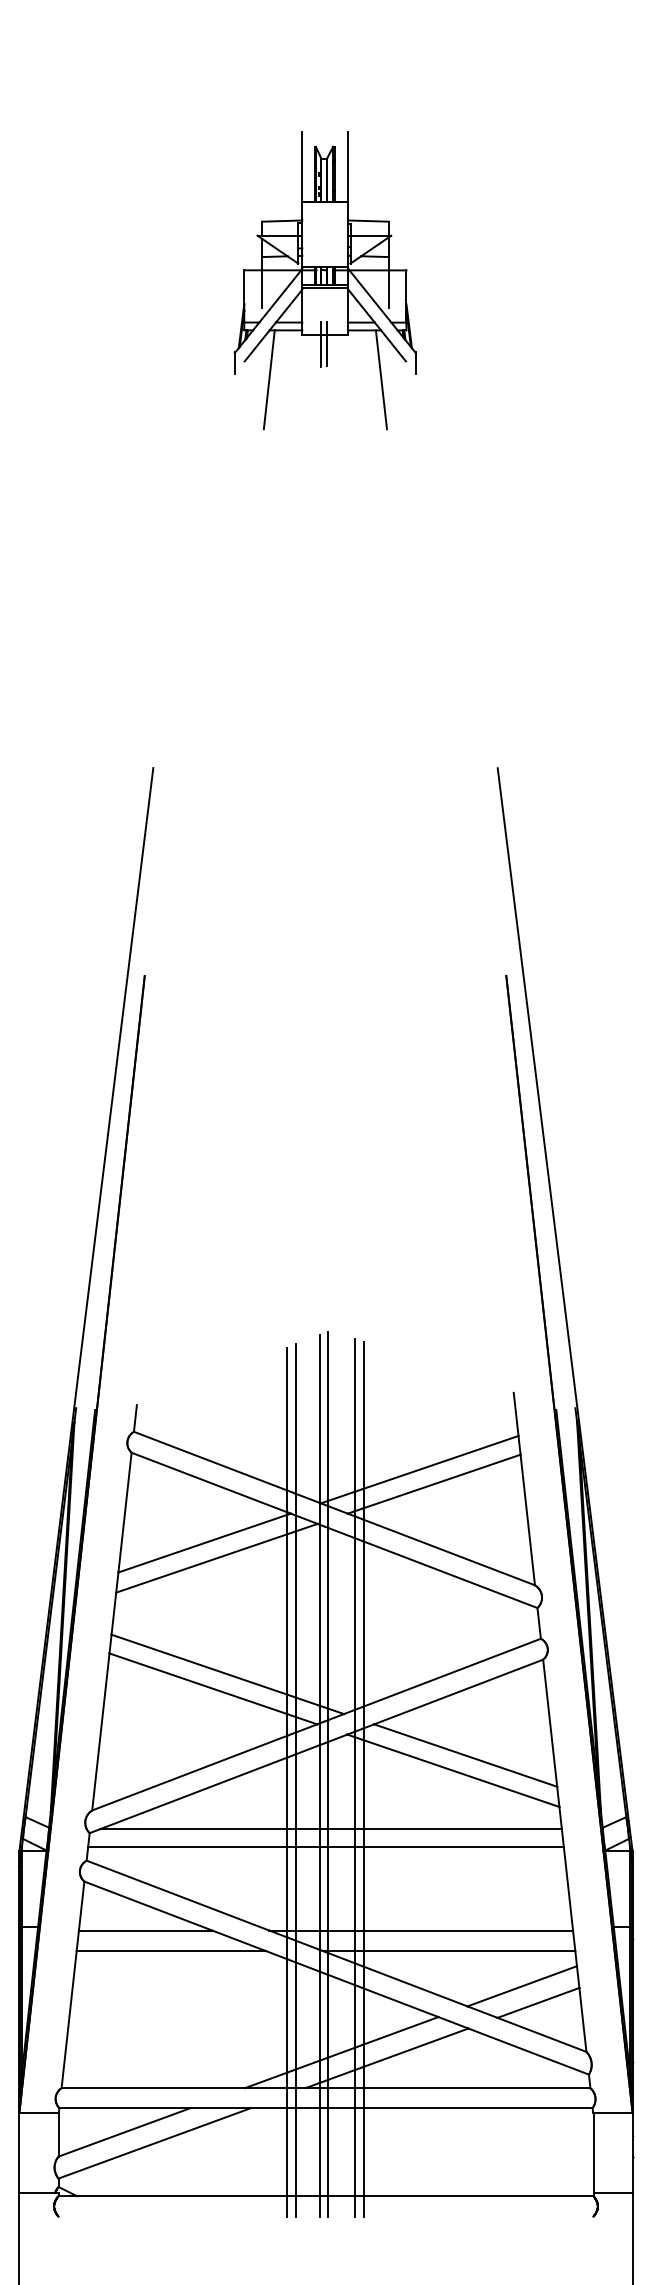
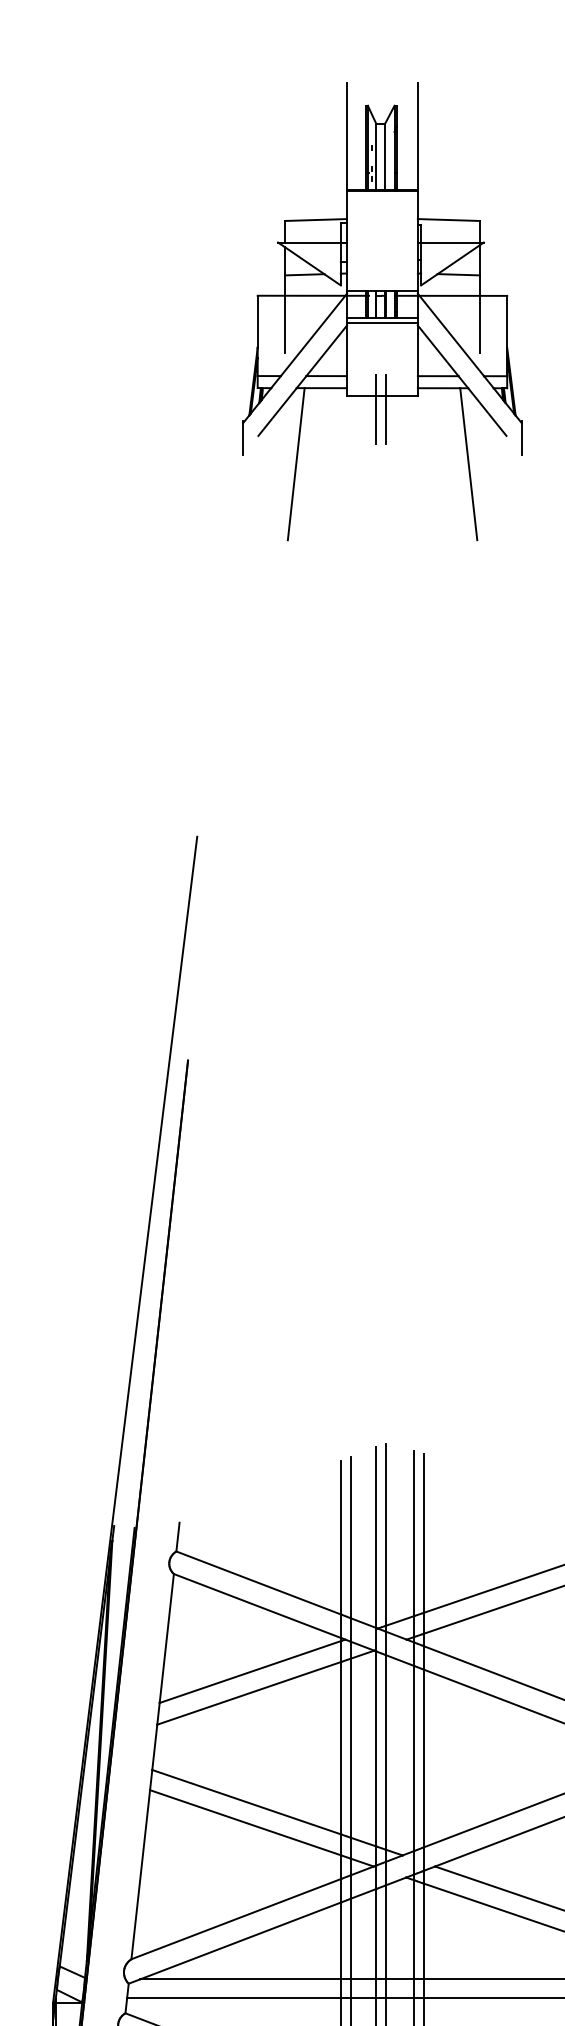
part: (325, 280) -> (382, 311), size x1.43

